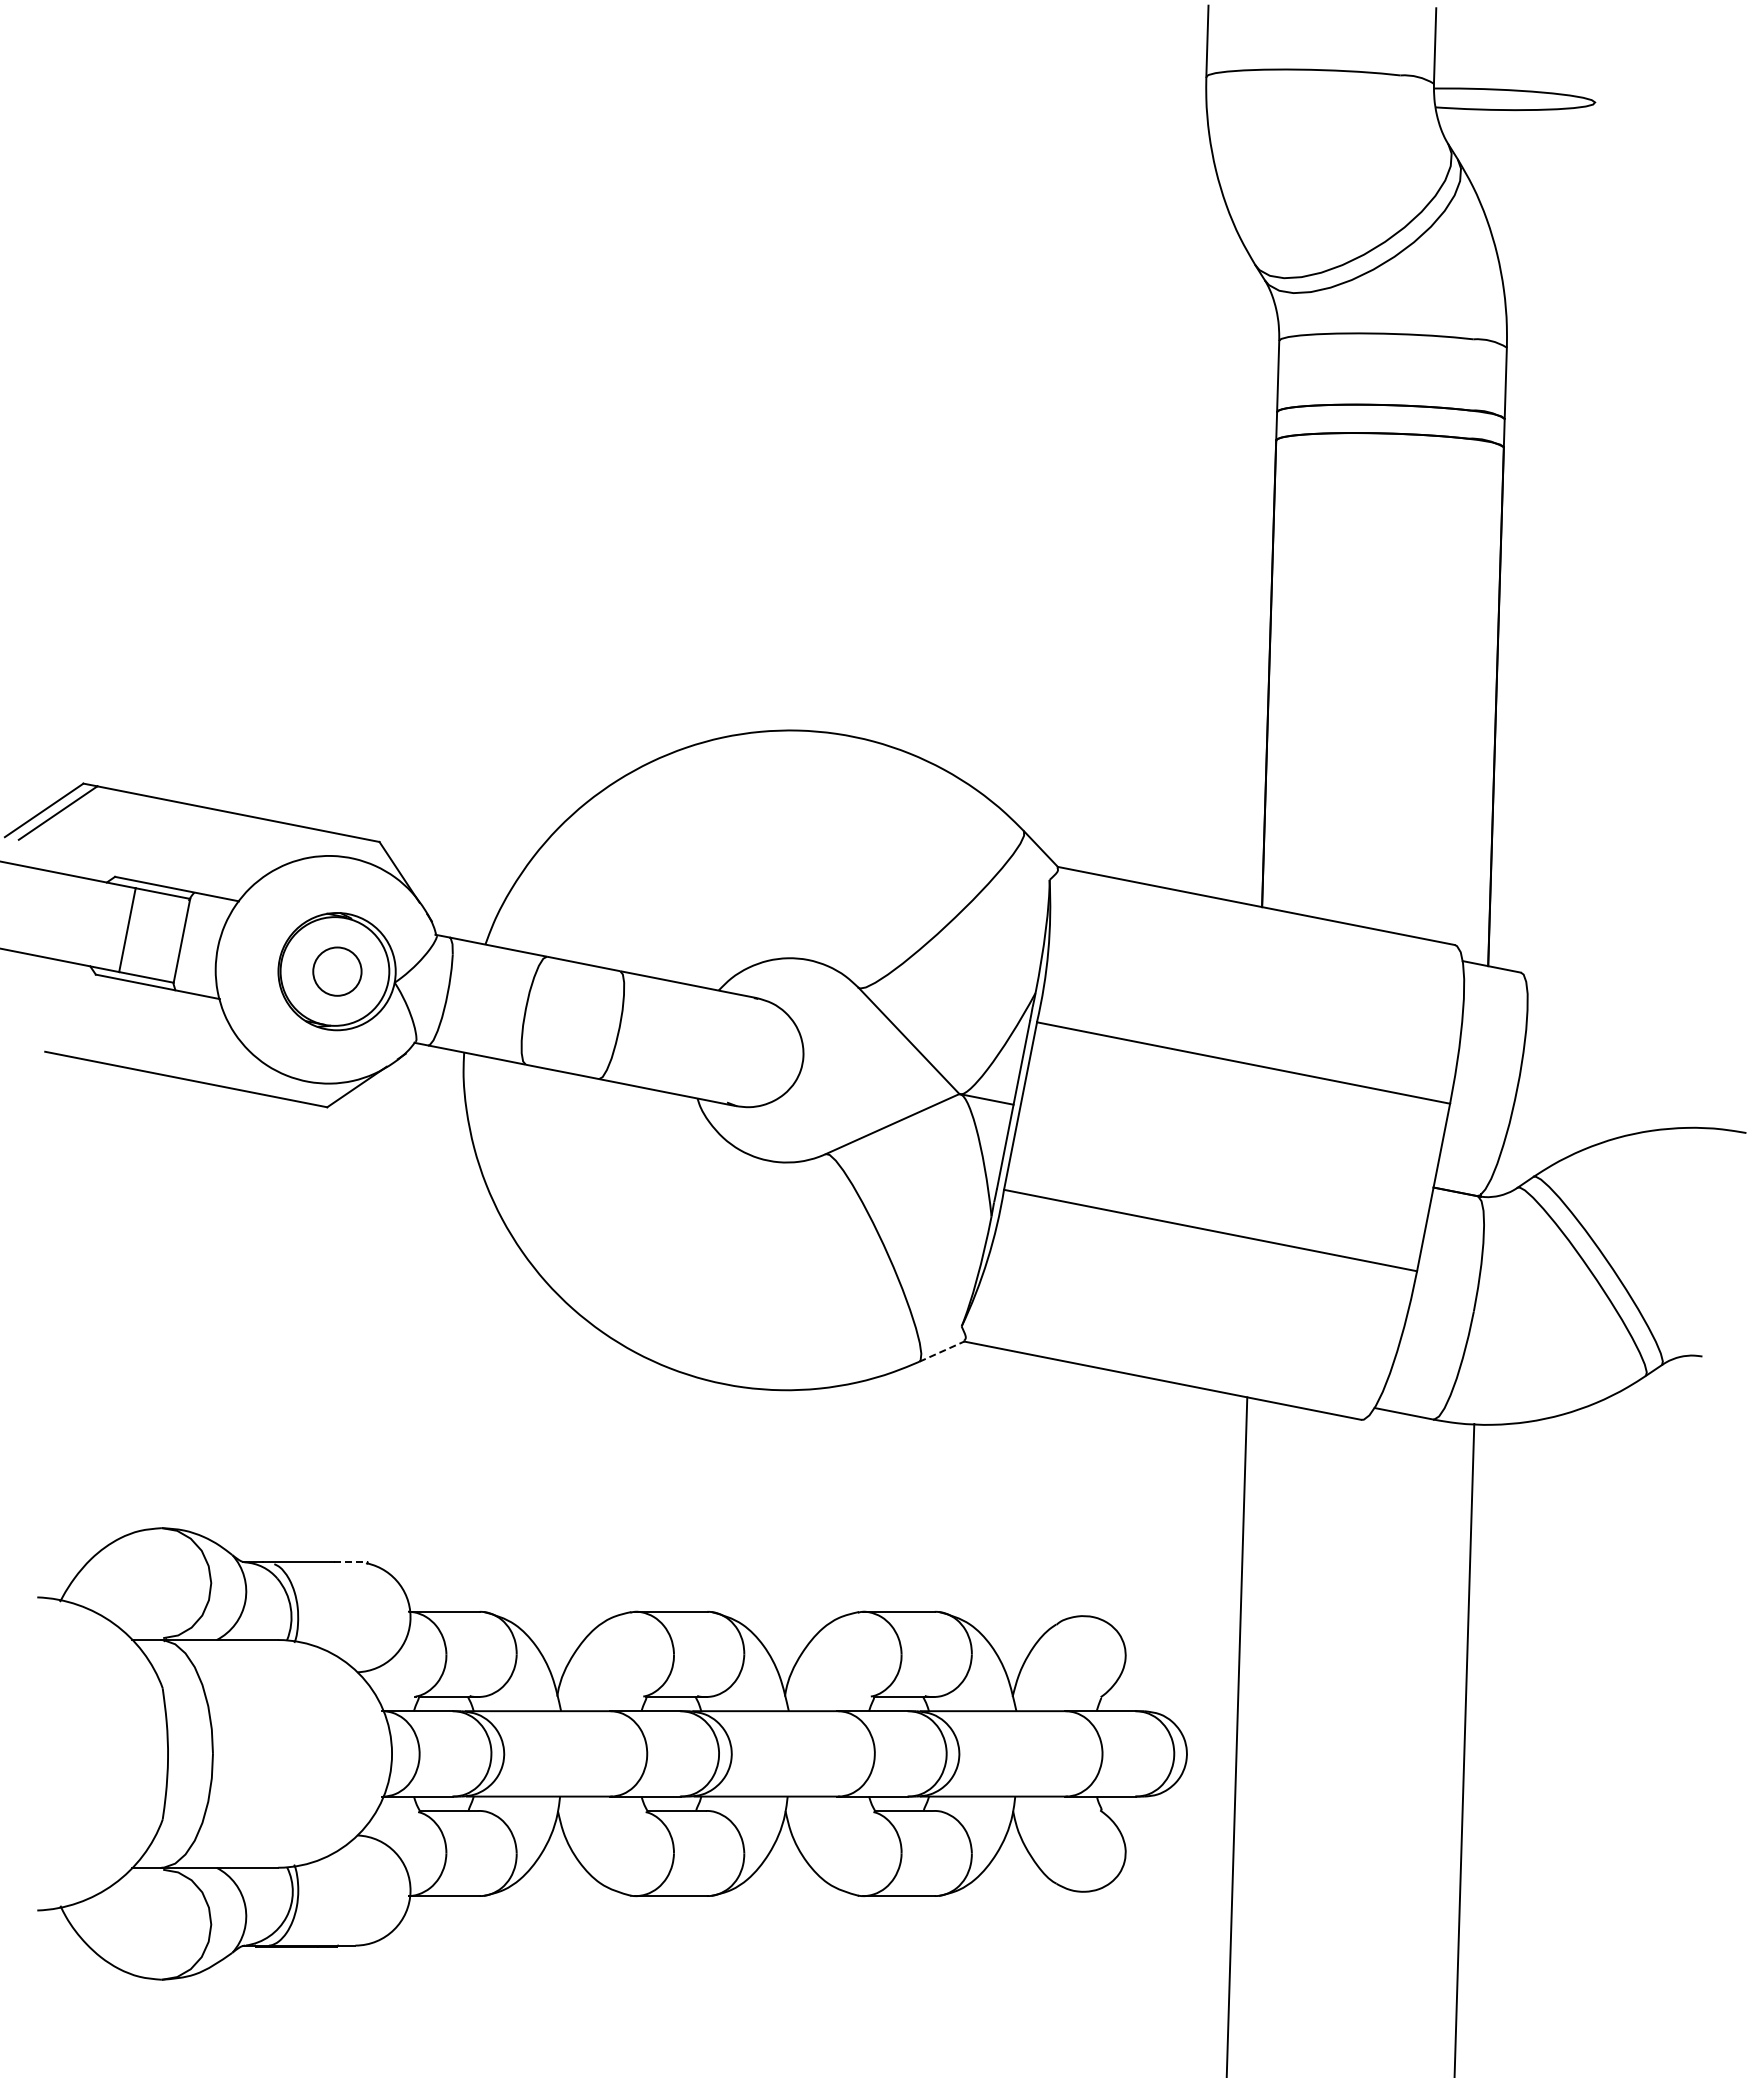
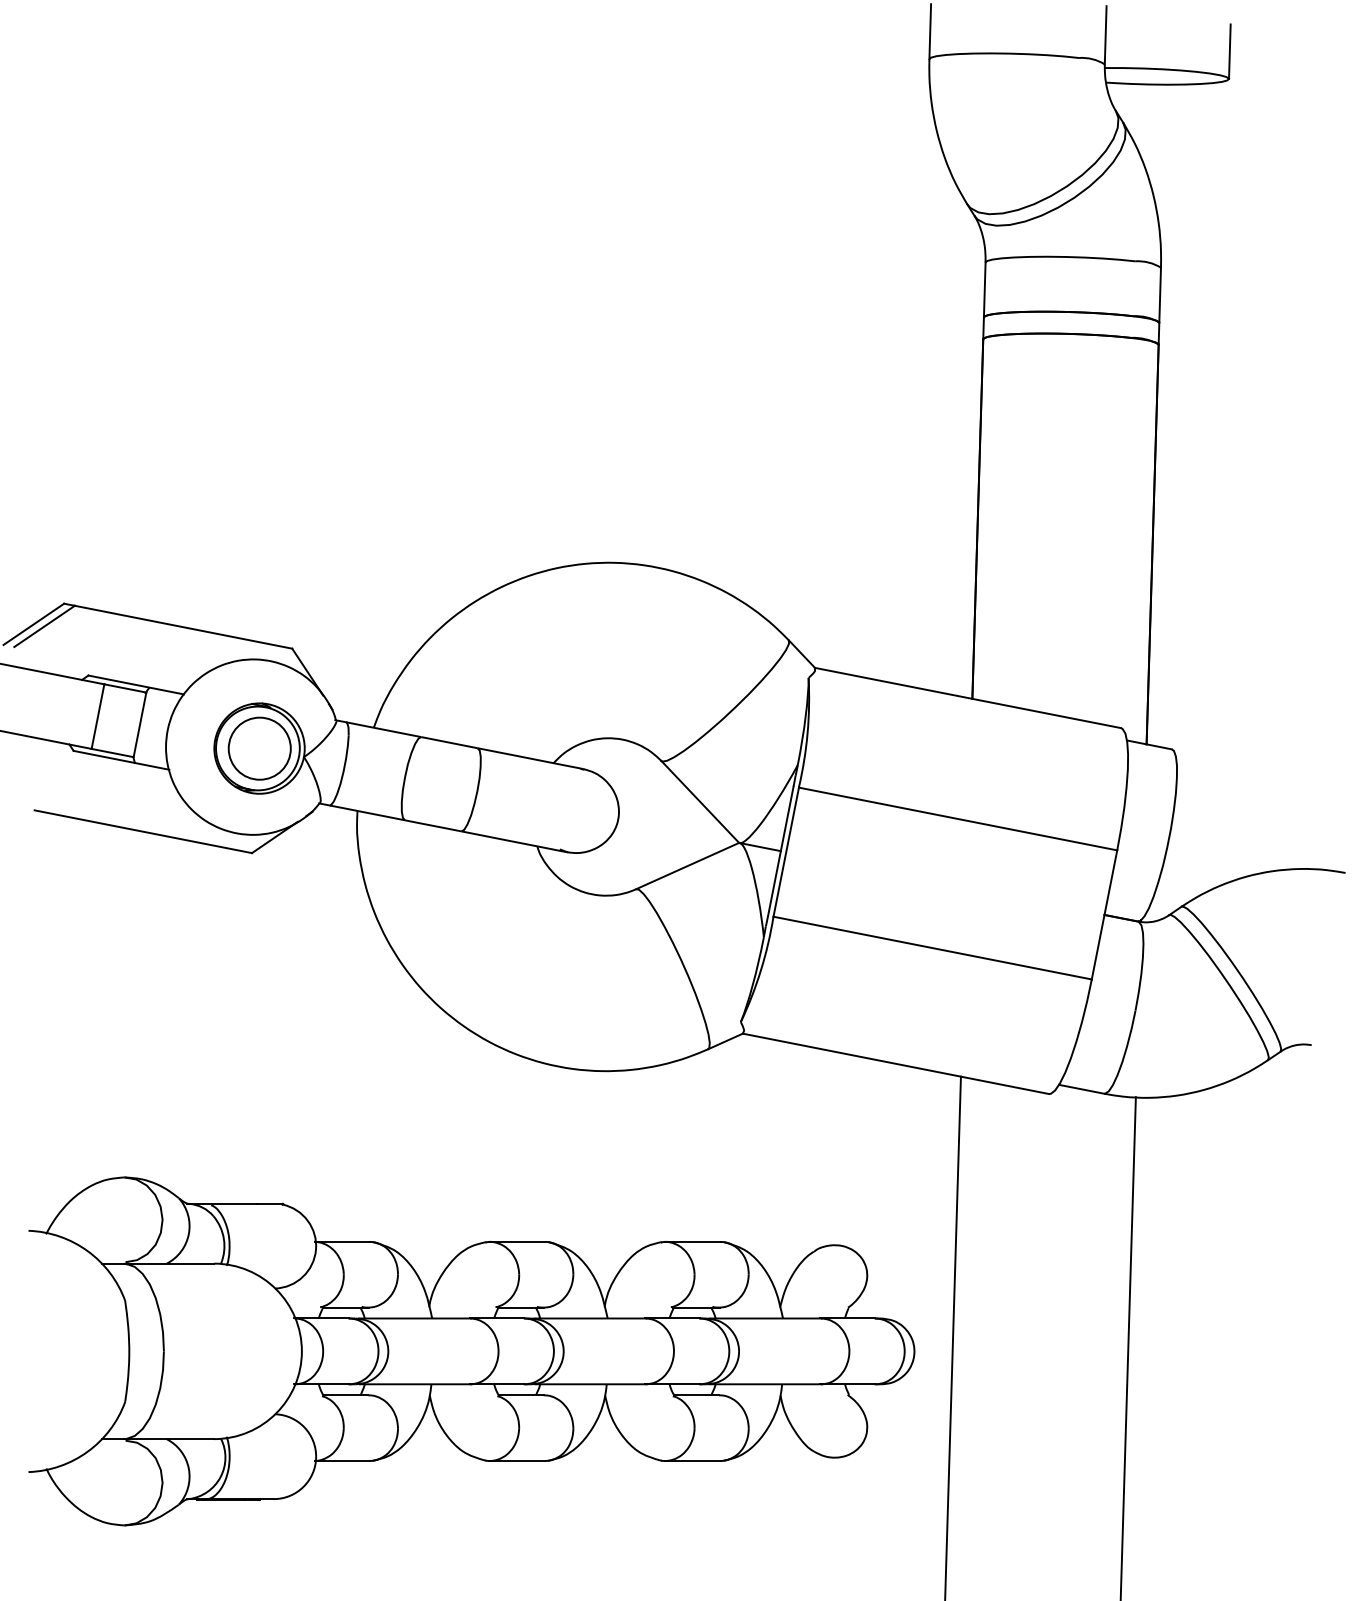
line: (1596, 66) -> (1230, 51), added
circle: (337, 971) -> (259, 748), size x1.67
line: (941, 1351) -> (725, 1041), dashed -> solid
line: (351, 1562) -> (270, 1203), dashed -> solid

